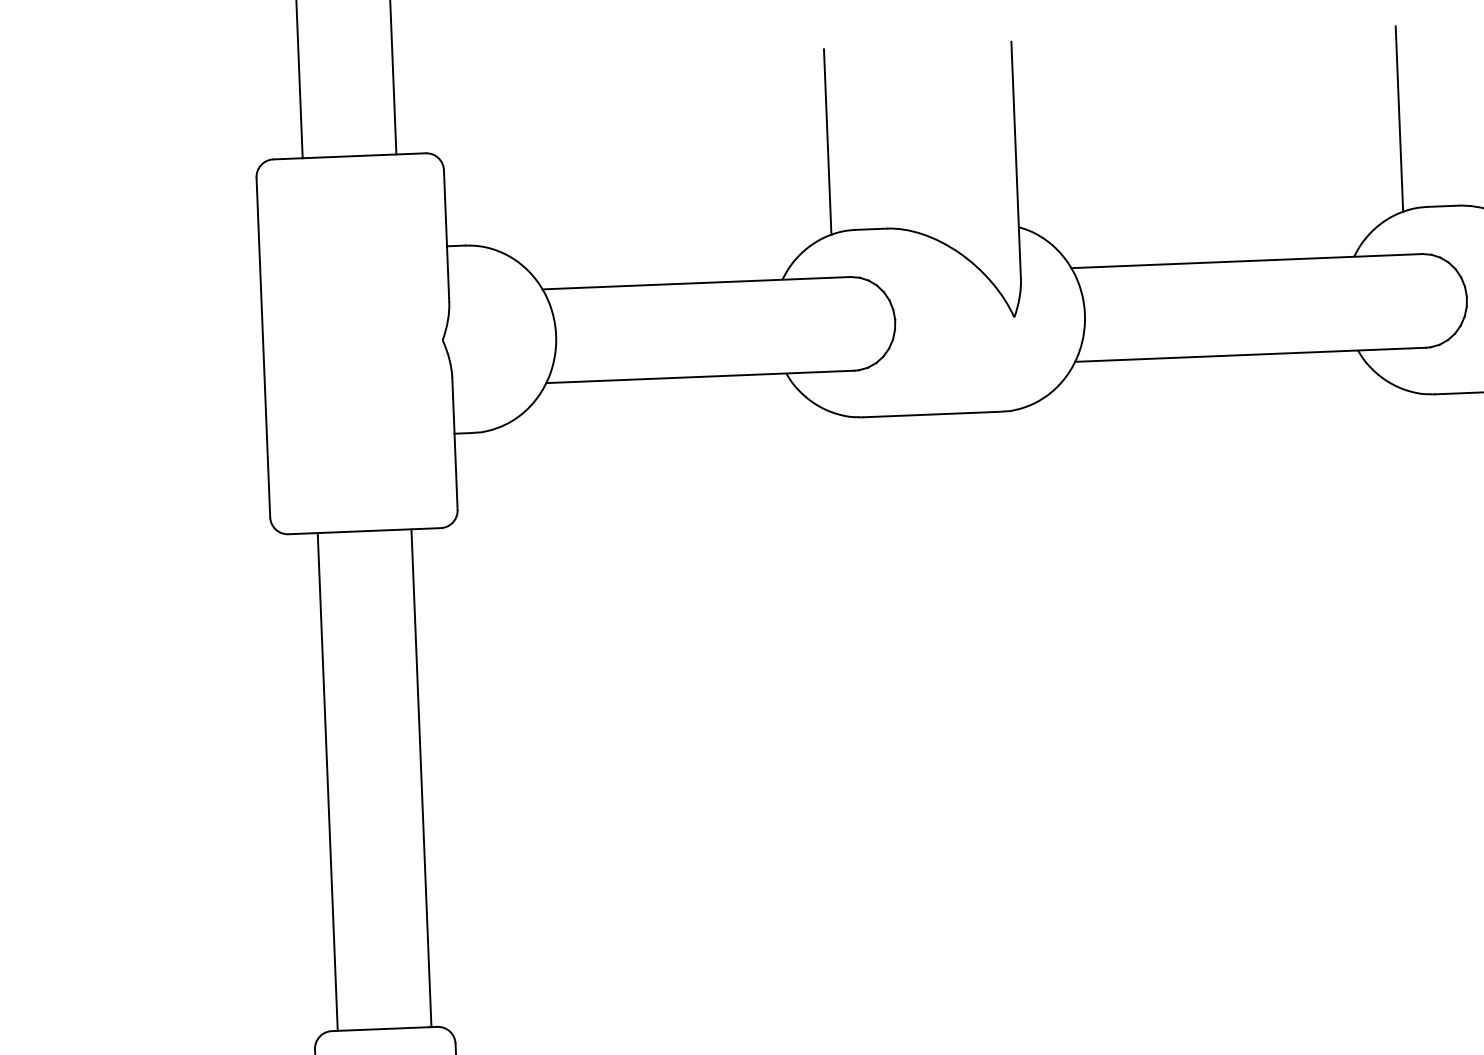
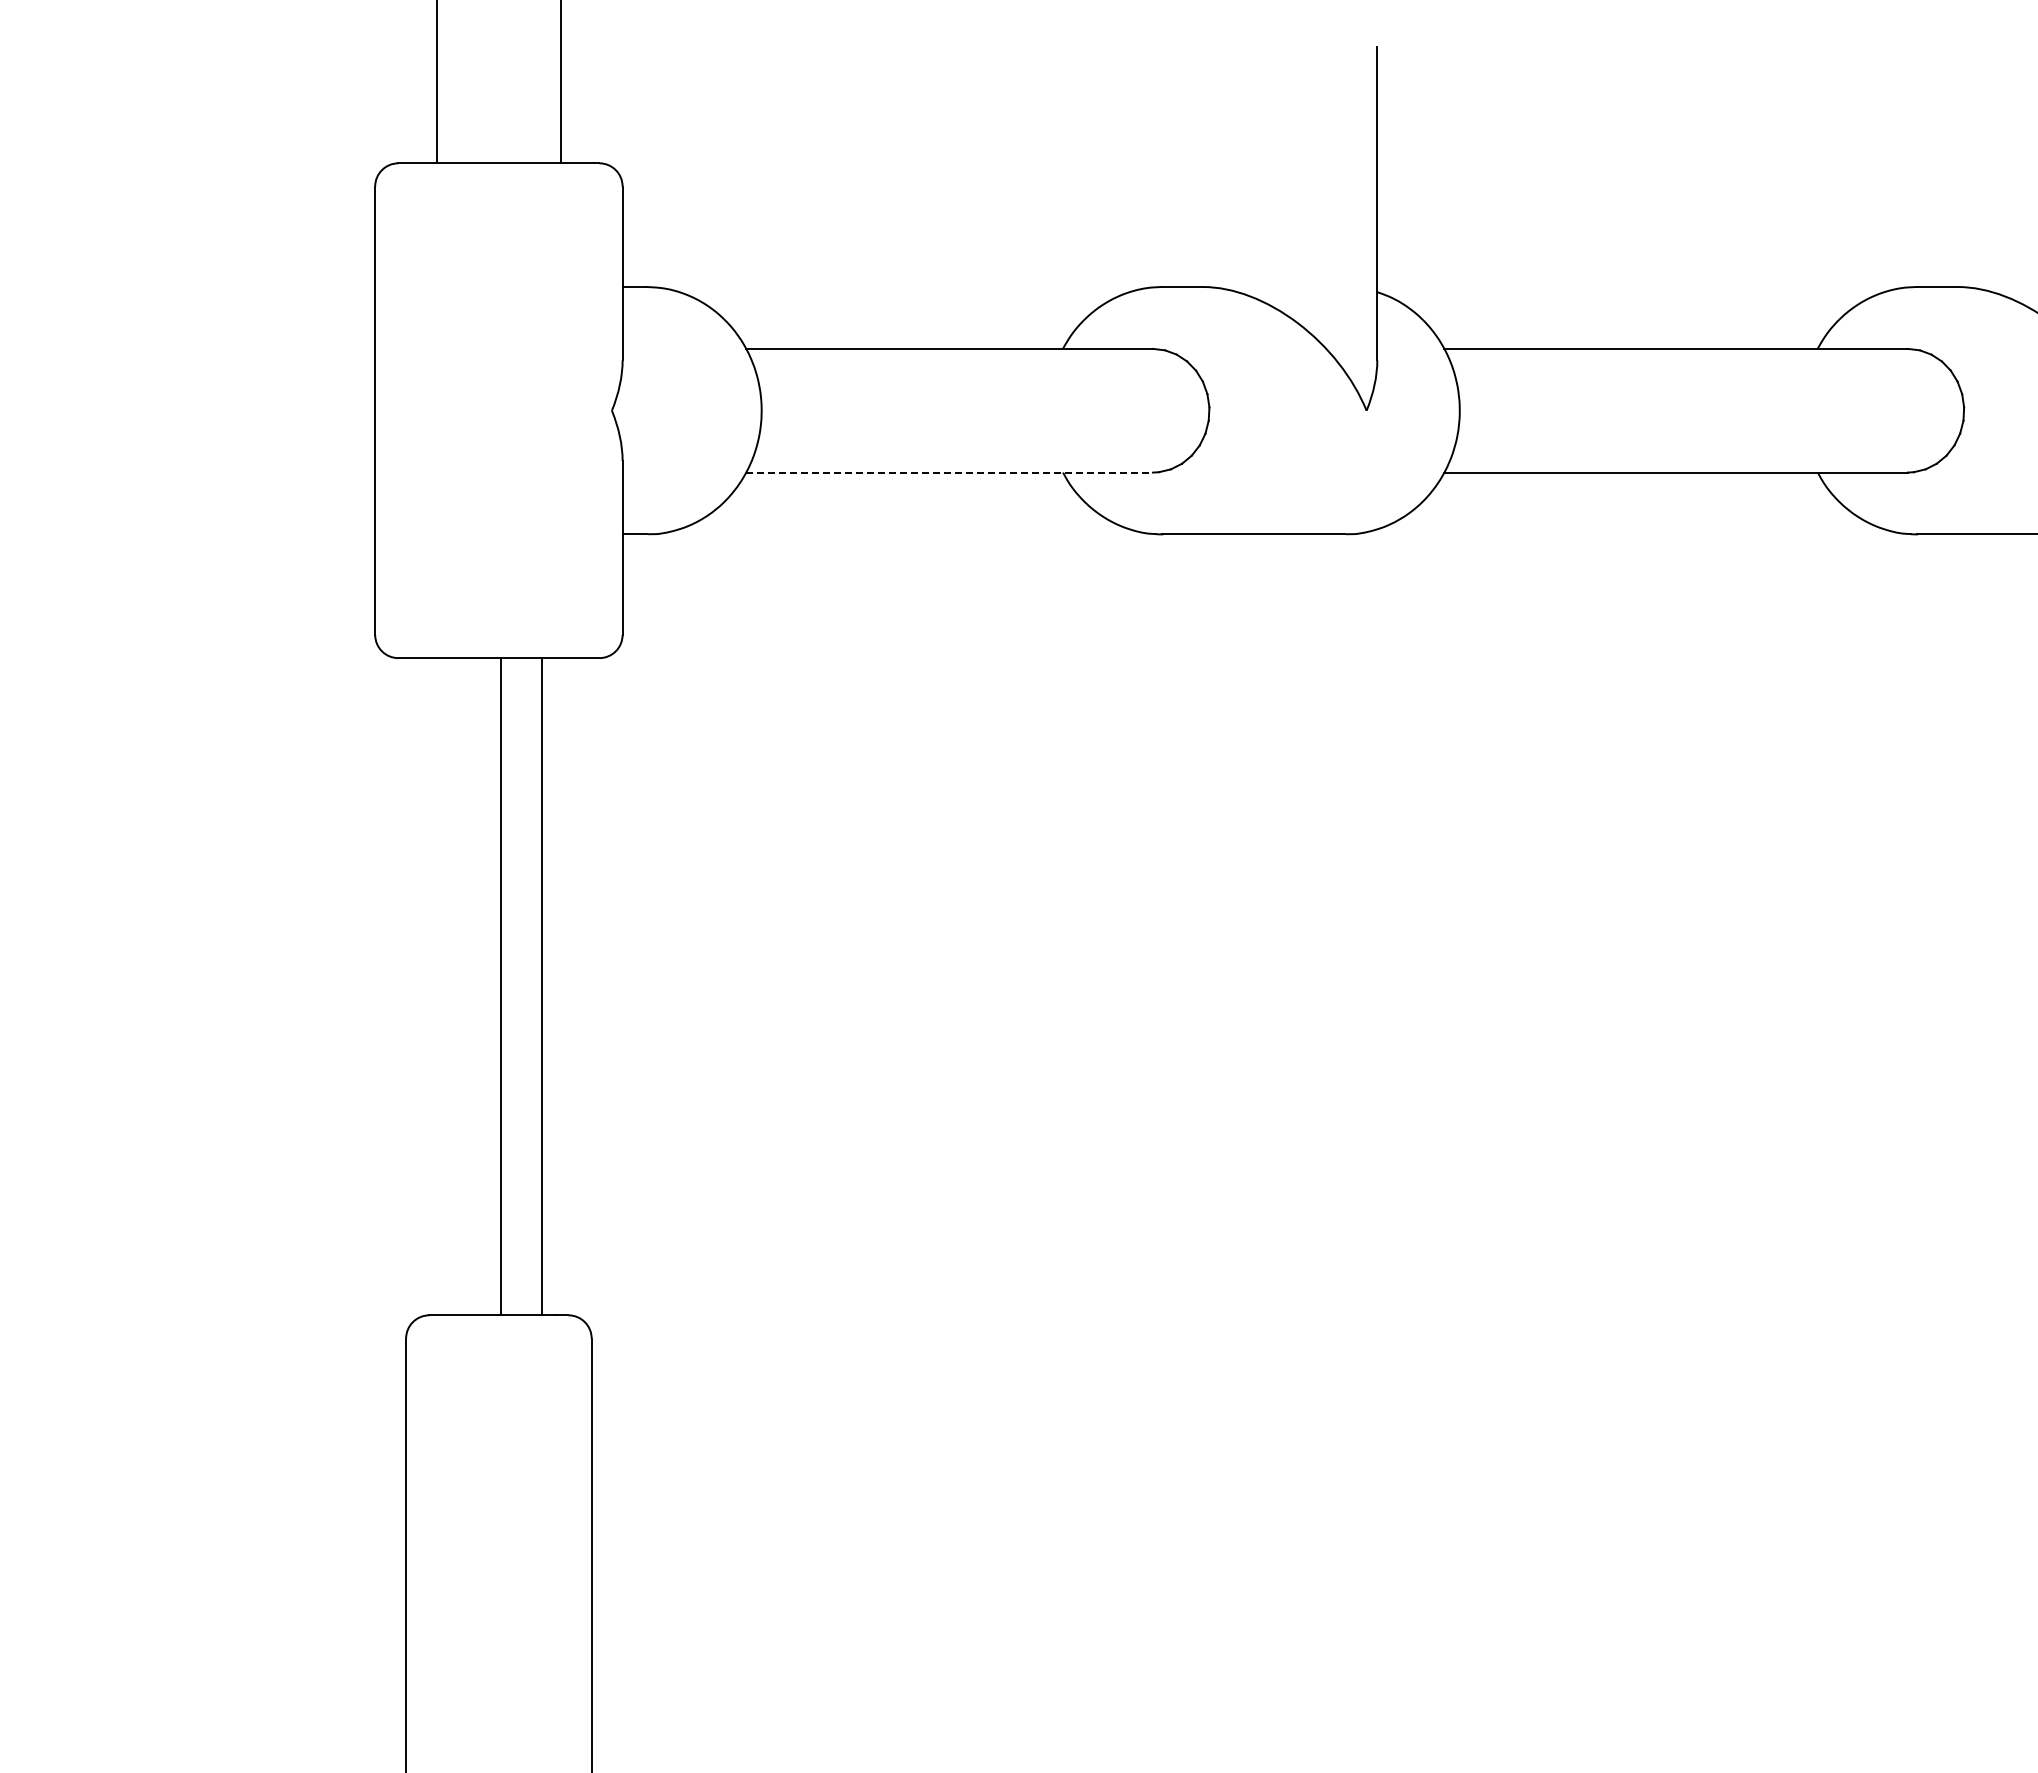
line: (1399, 118) -> (1884, 169), removed
line: (827, 141) -> (1129, 169), removed
line: (701, 376) -> (950, 472), solid -> dashed
line: (421, 778) -> (500, 986), moved
line: (328, 781) -> (542, 986), moved

